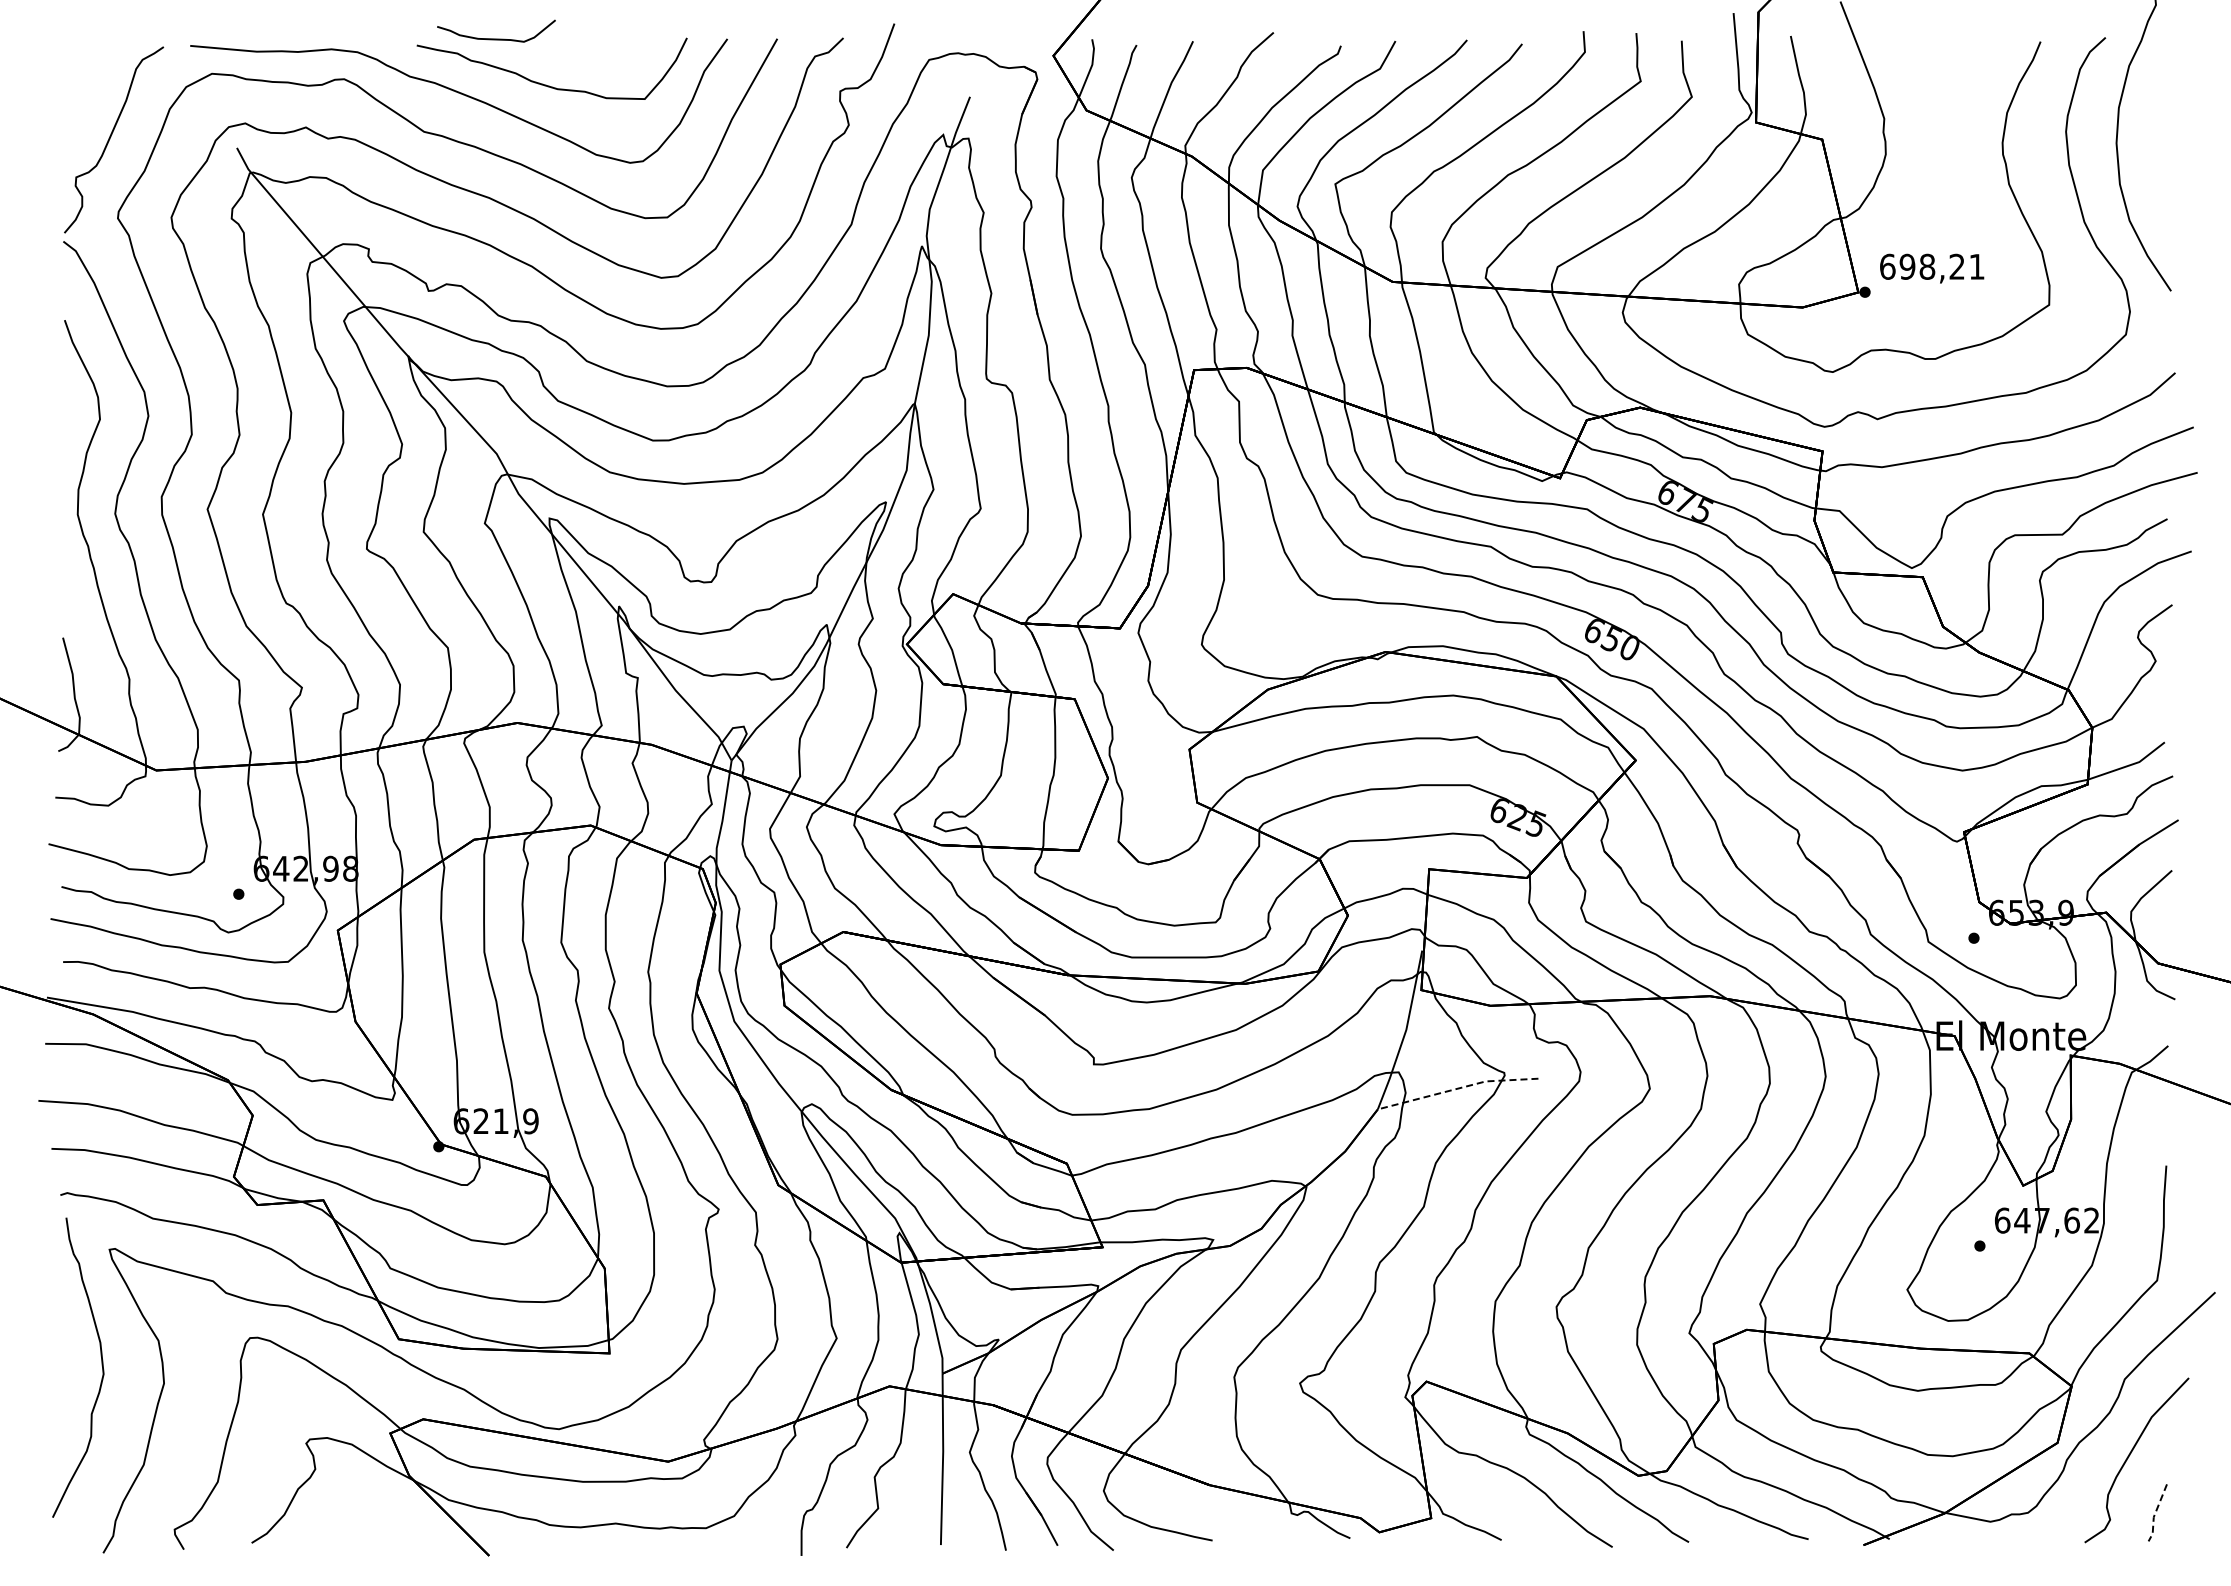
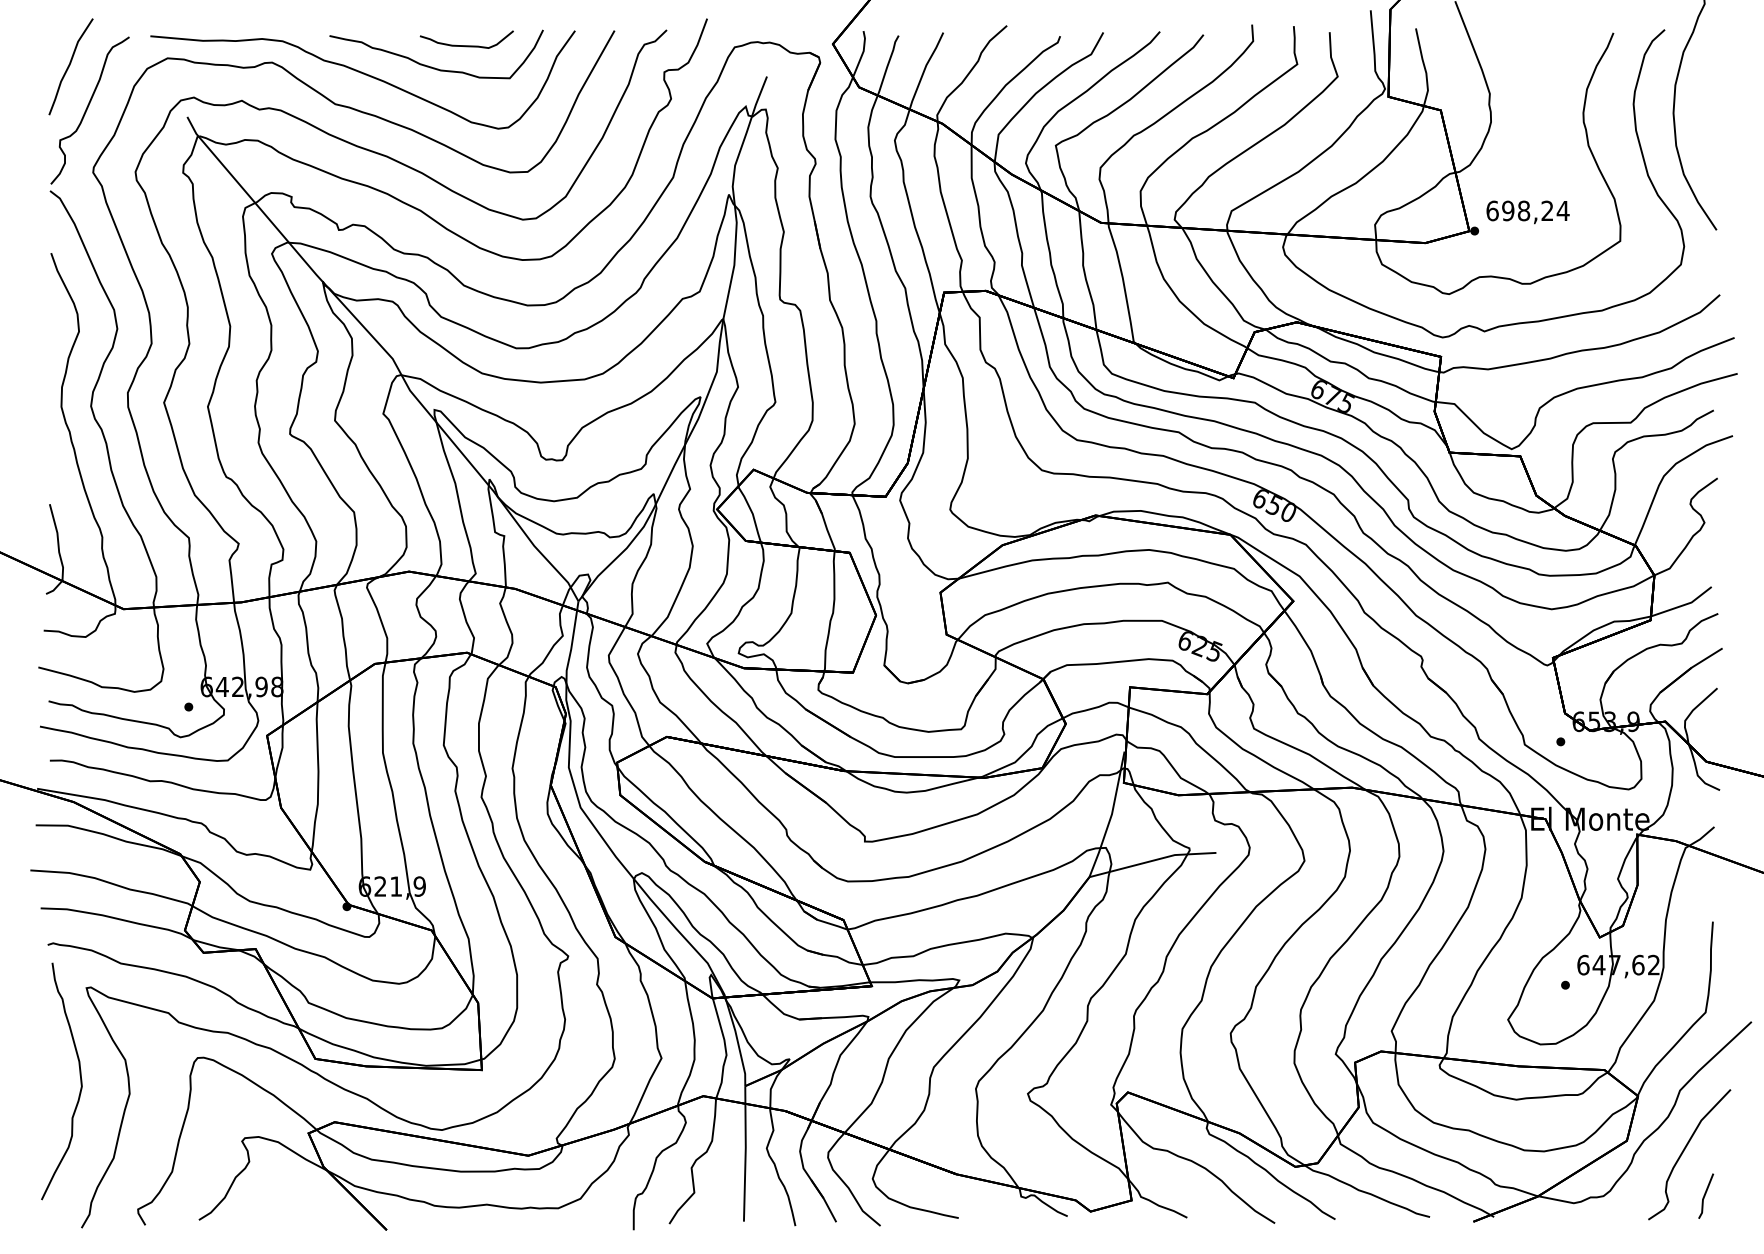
curve: (496, 38) -> (466, 45), moved
curve: (88, 83) -> (69, 65), added
text: (1976, 266) -> (1562, 210), 698,21 -> 698,24
line: (1457, 1088) -> (1152, 860), dashed -> solid
line: (2155, 1513) -> (1704, 1196), dashed -> solid

